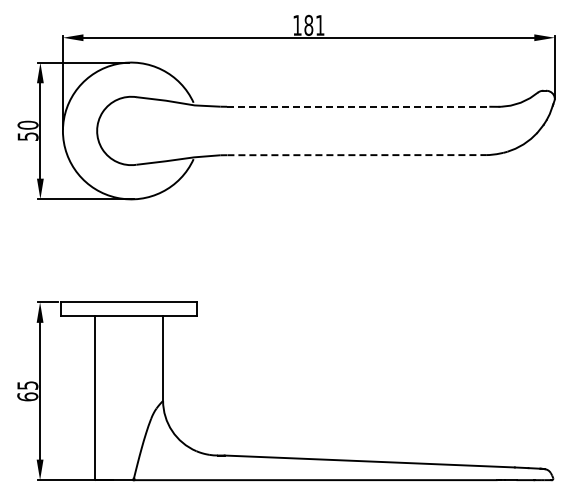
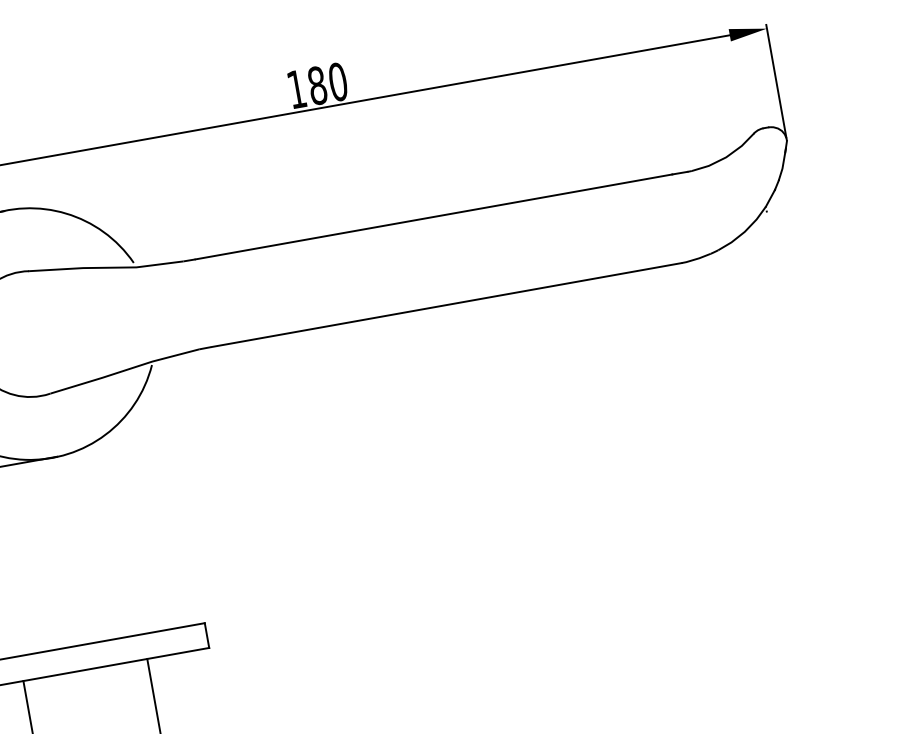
text: (319, 24) -> (336, 80), 181 -> 180
line: (358, 106) -> (433, 216), dashed -> solid
line: (357, 155) -> (447, 305), dashed -> solid

